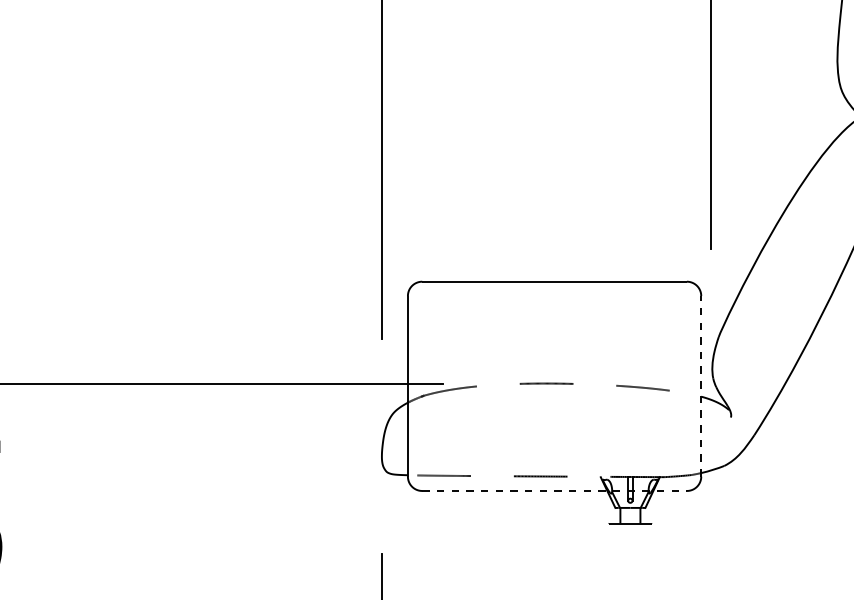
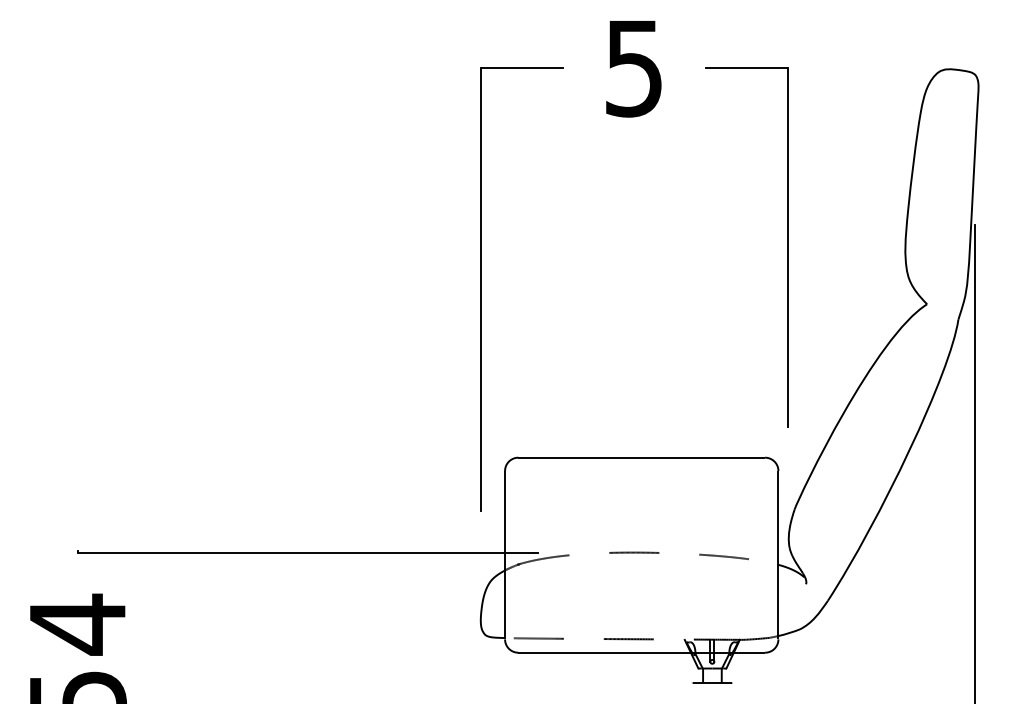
line: (701, 385) -> (778, 554), dashed -> solid
line: (555, 490) -> (642, 652), dashed -> solid

